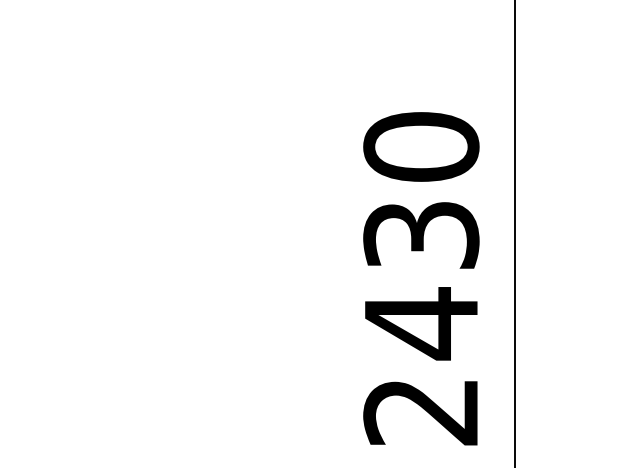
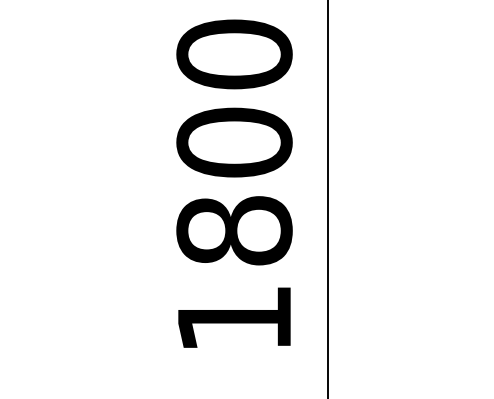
text: (421, 322) -> (234, 229), 2430 -> 1800

